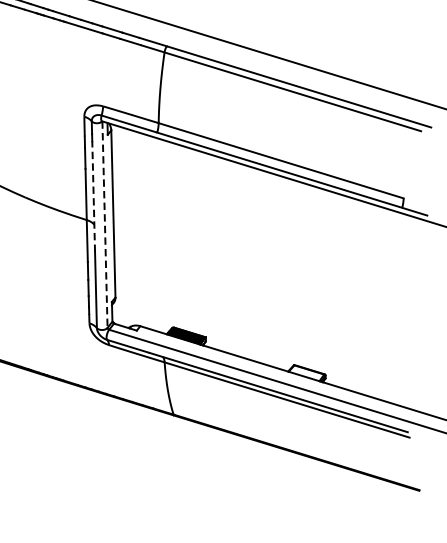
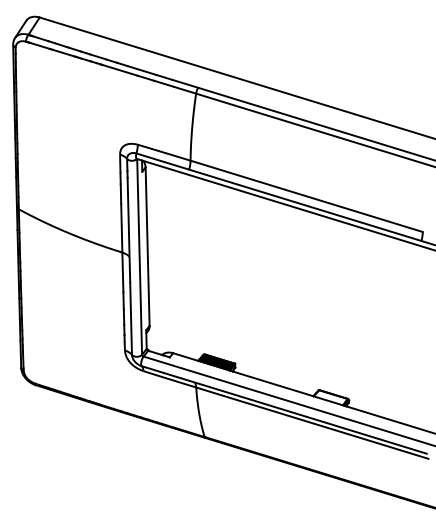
line: (93, 196) -> (128, 230), dashed -> solid
line: (104, 224) -> (139, 256), dashed -> solid

